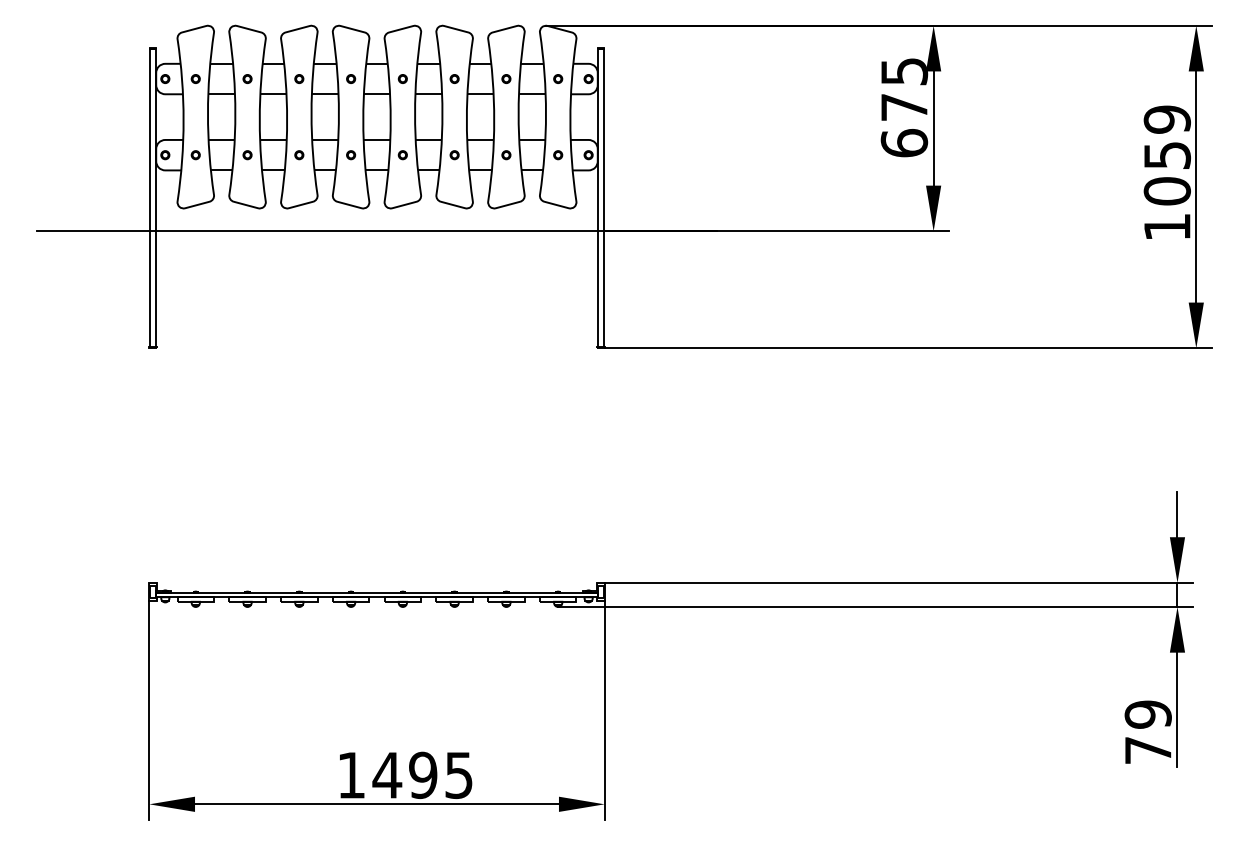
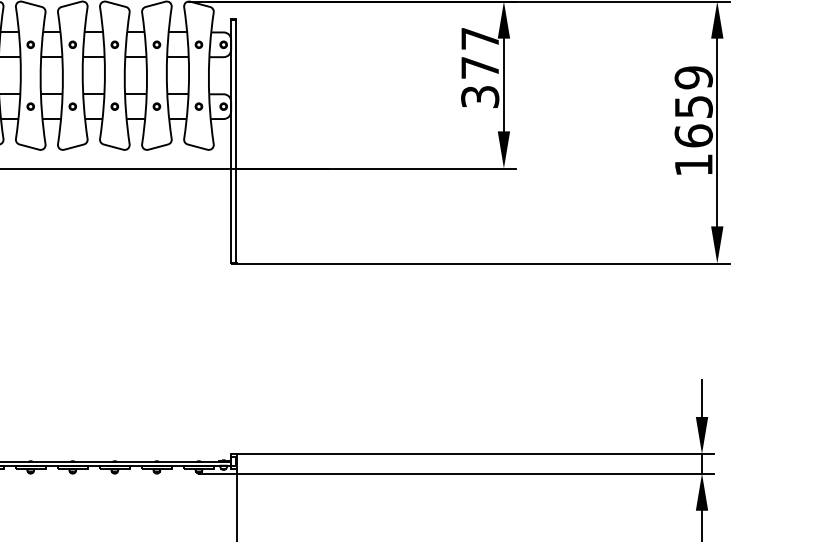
text: (904, 107) -> (480, 67), 675 -> 377
text: (1166, 191) -> (693, 136), 1059 -> 1659

